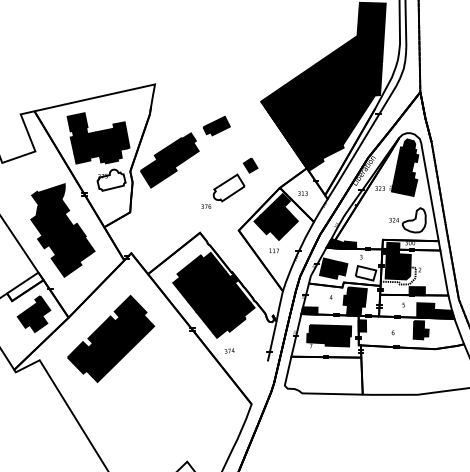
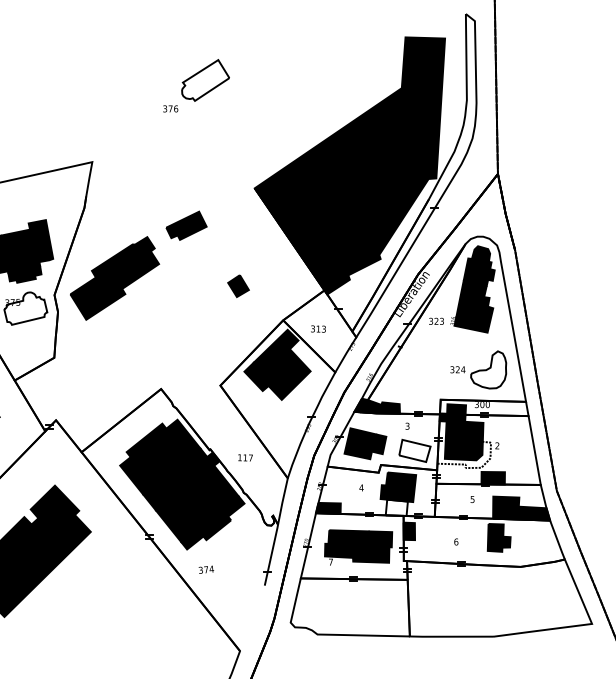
part: (223, 190) -> (196, 84), moved
text: (273, 250) -> (244, 457), moved
fill: (353, 310) -> (395, 507), removed

